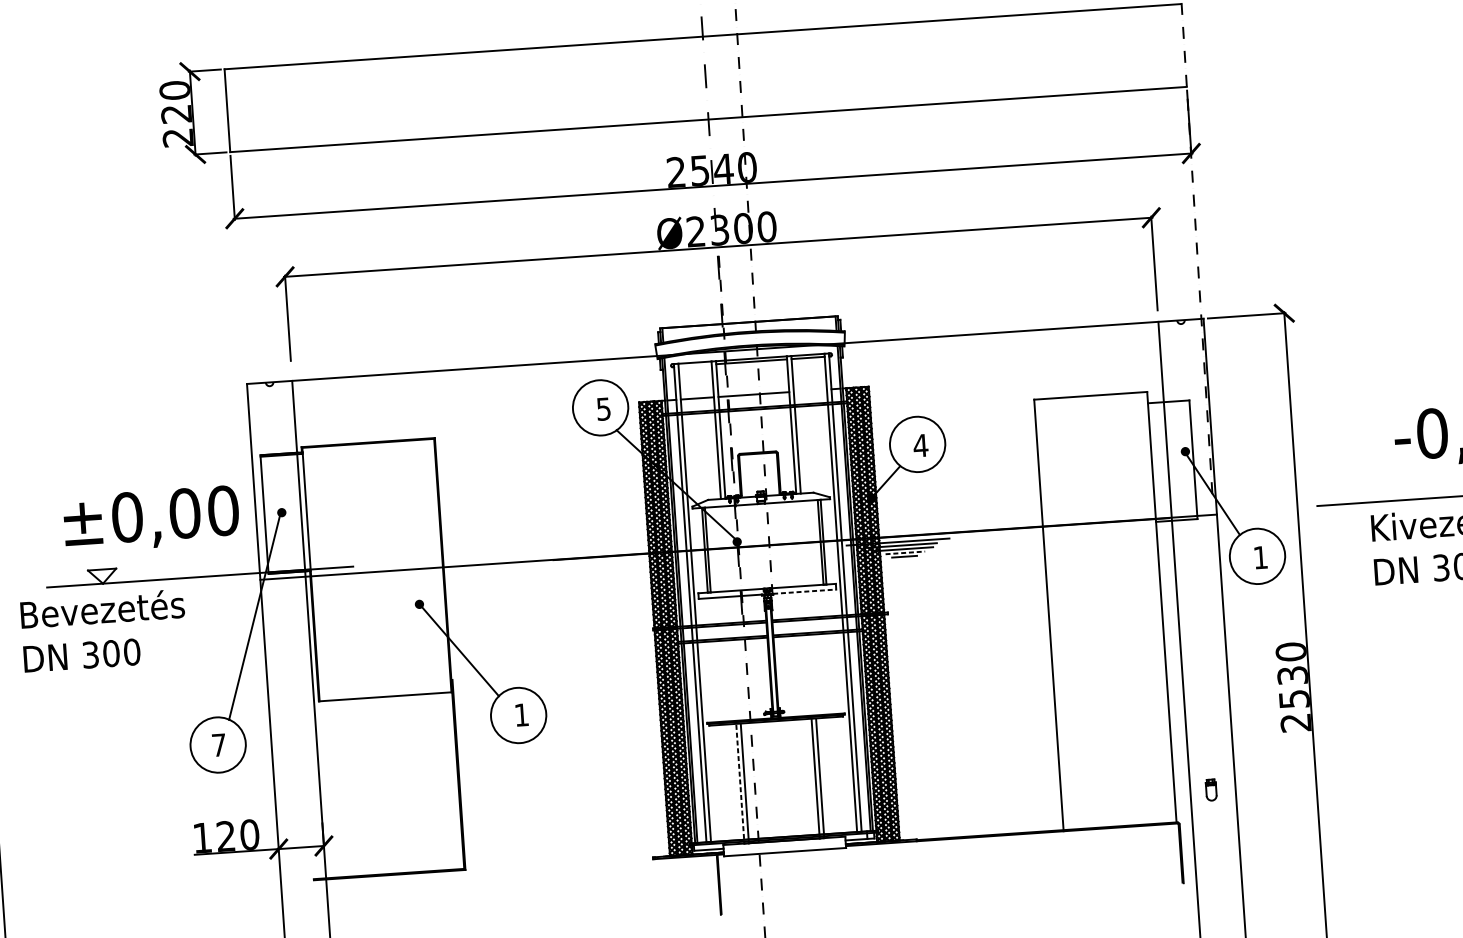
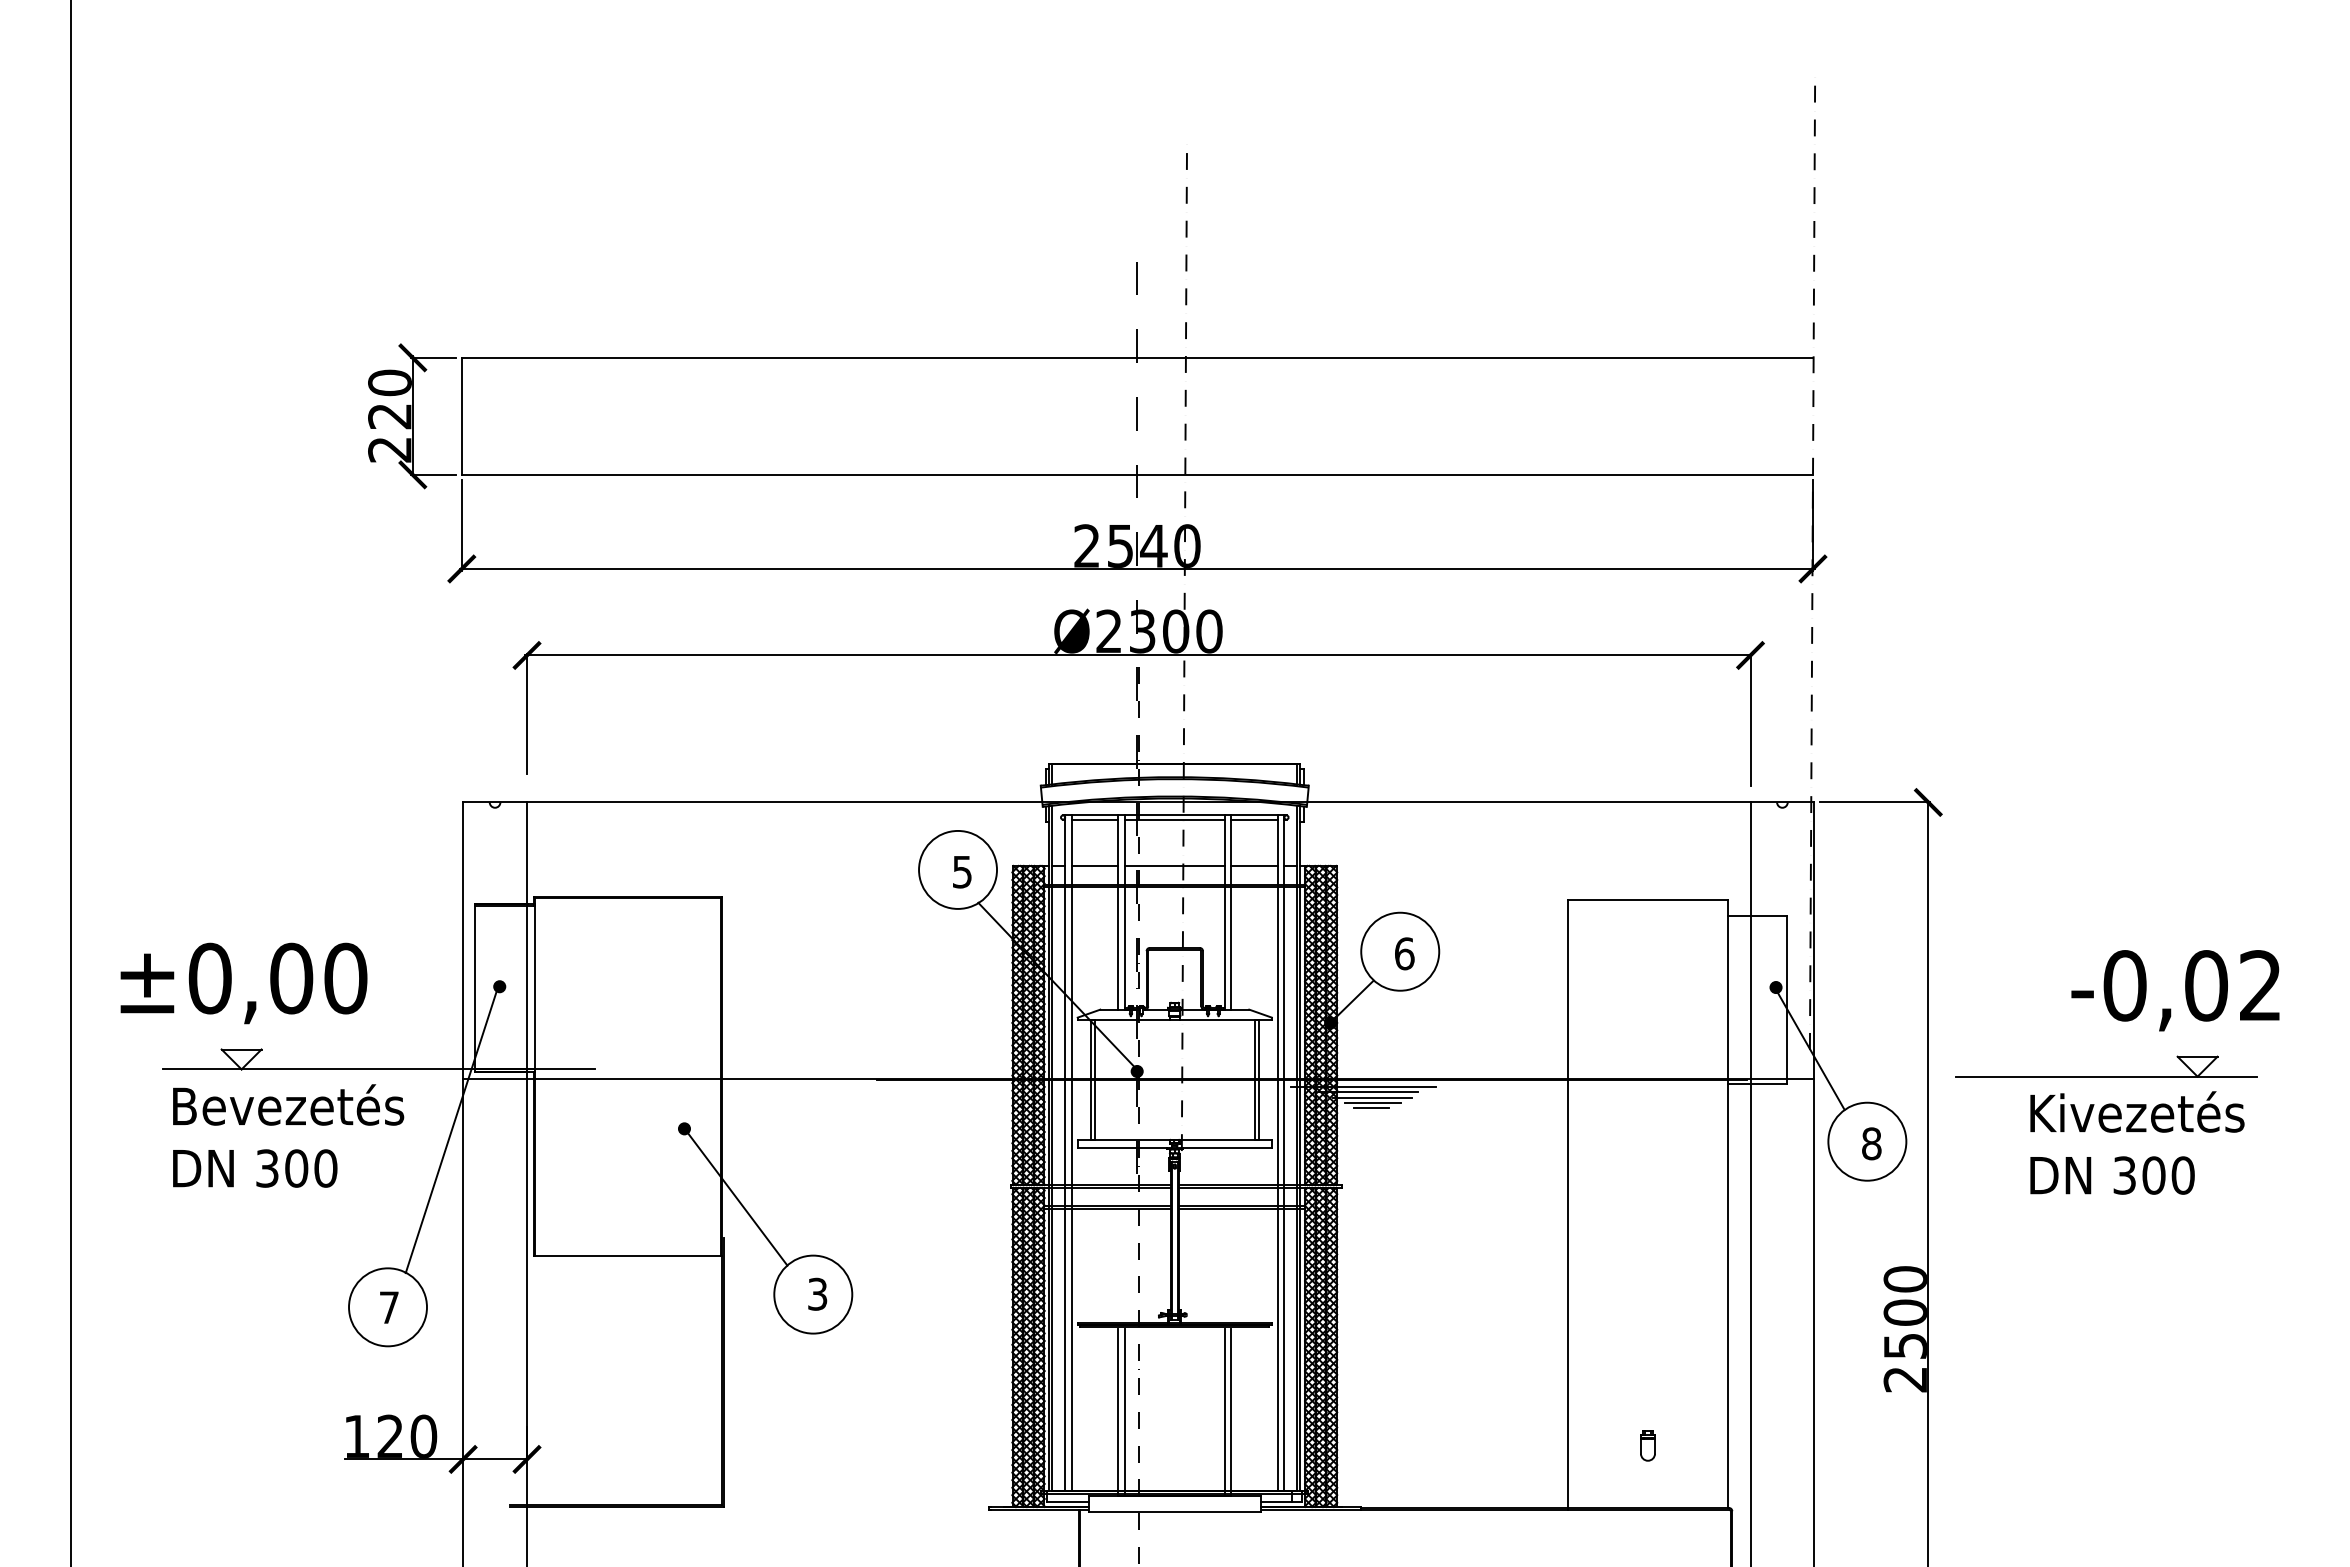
line: (694, 365) -> (1094, 819), added
line: (810, 390) -> (1254, 865), added
text: (920, 445) -> (1404, 953), 4 -> 6
text: (151, 519) -> (243, 983), moved
line: (905, 553) -> (1372, 1103), dashed -> solid
text: (1260, 557) -> (1871, 1143), 1 -> 8
line: (804, 591) -> (1227, 1147), dashed -> solid
text: (104, 630) -> (288, 1135), moved
text: (1292, 675) -> (1904, 1312), 2530 -> 2500
text: (521, 714) -> (817, 1293), 1 -> 3
line: (740, 784) -> (1118, 1412), dashed -> solid
part: (1210, 789) -> (1647, 1445), moved

